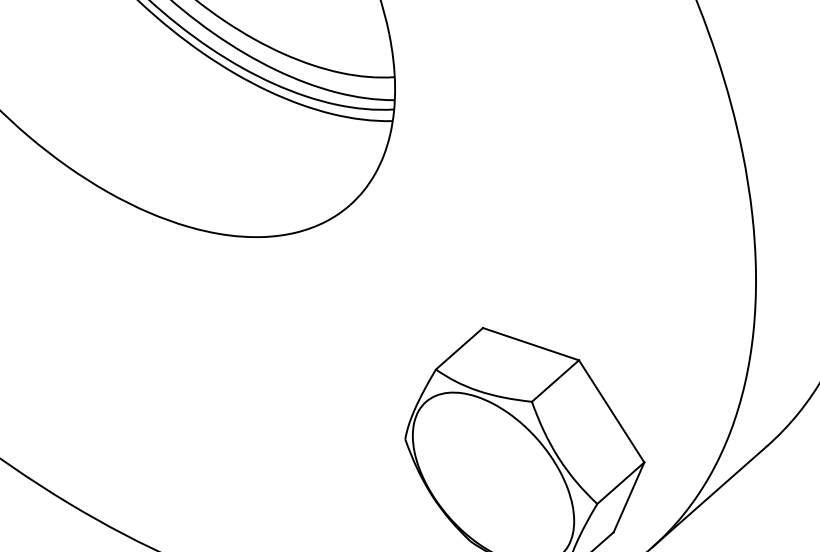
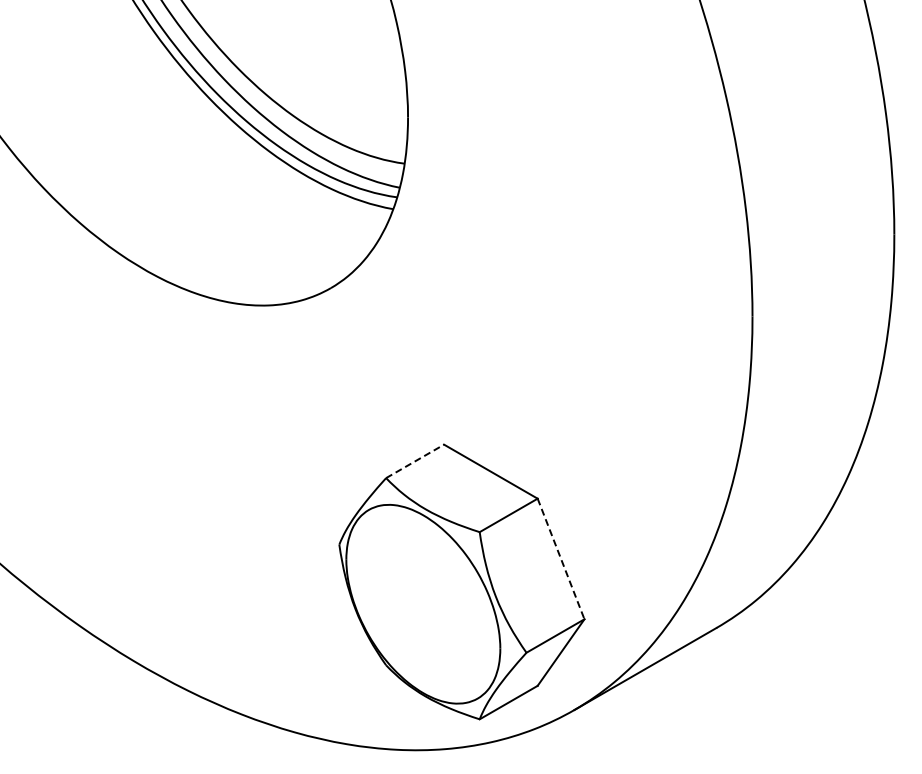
line: (459, 348) -> (415, 461), solid -> dashed
line: (611, 410) -> (561, 558), solid -> dashed

